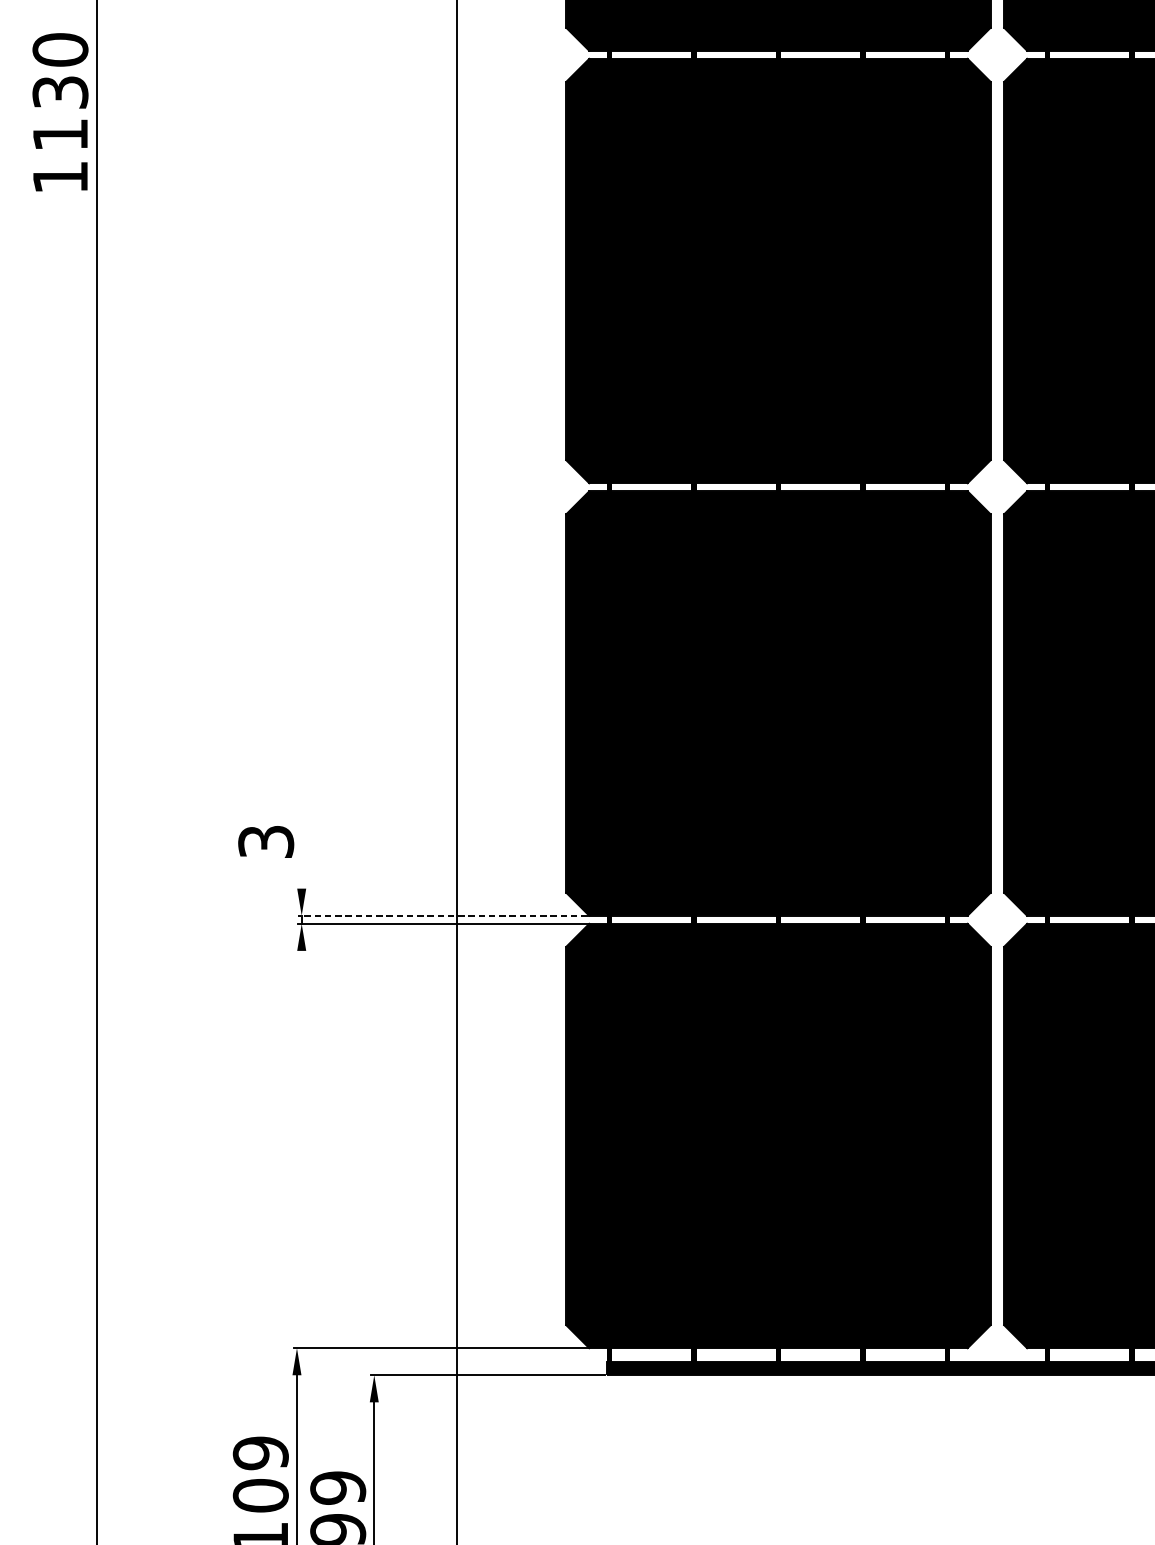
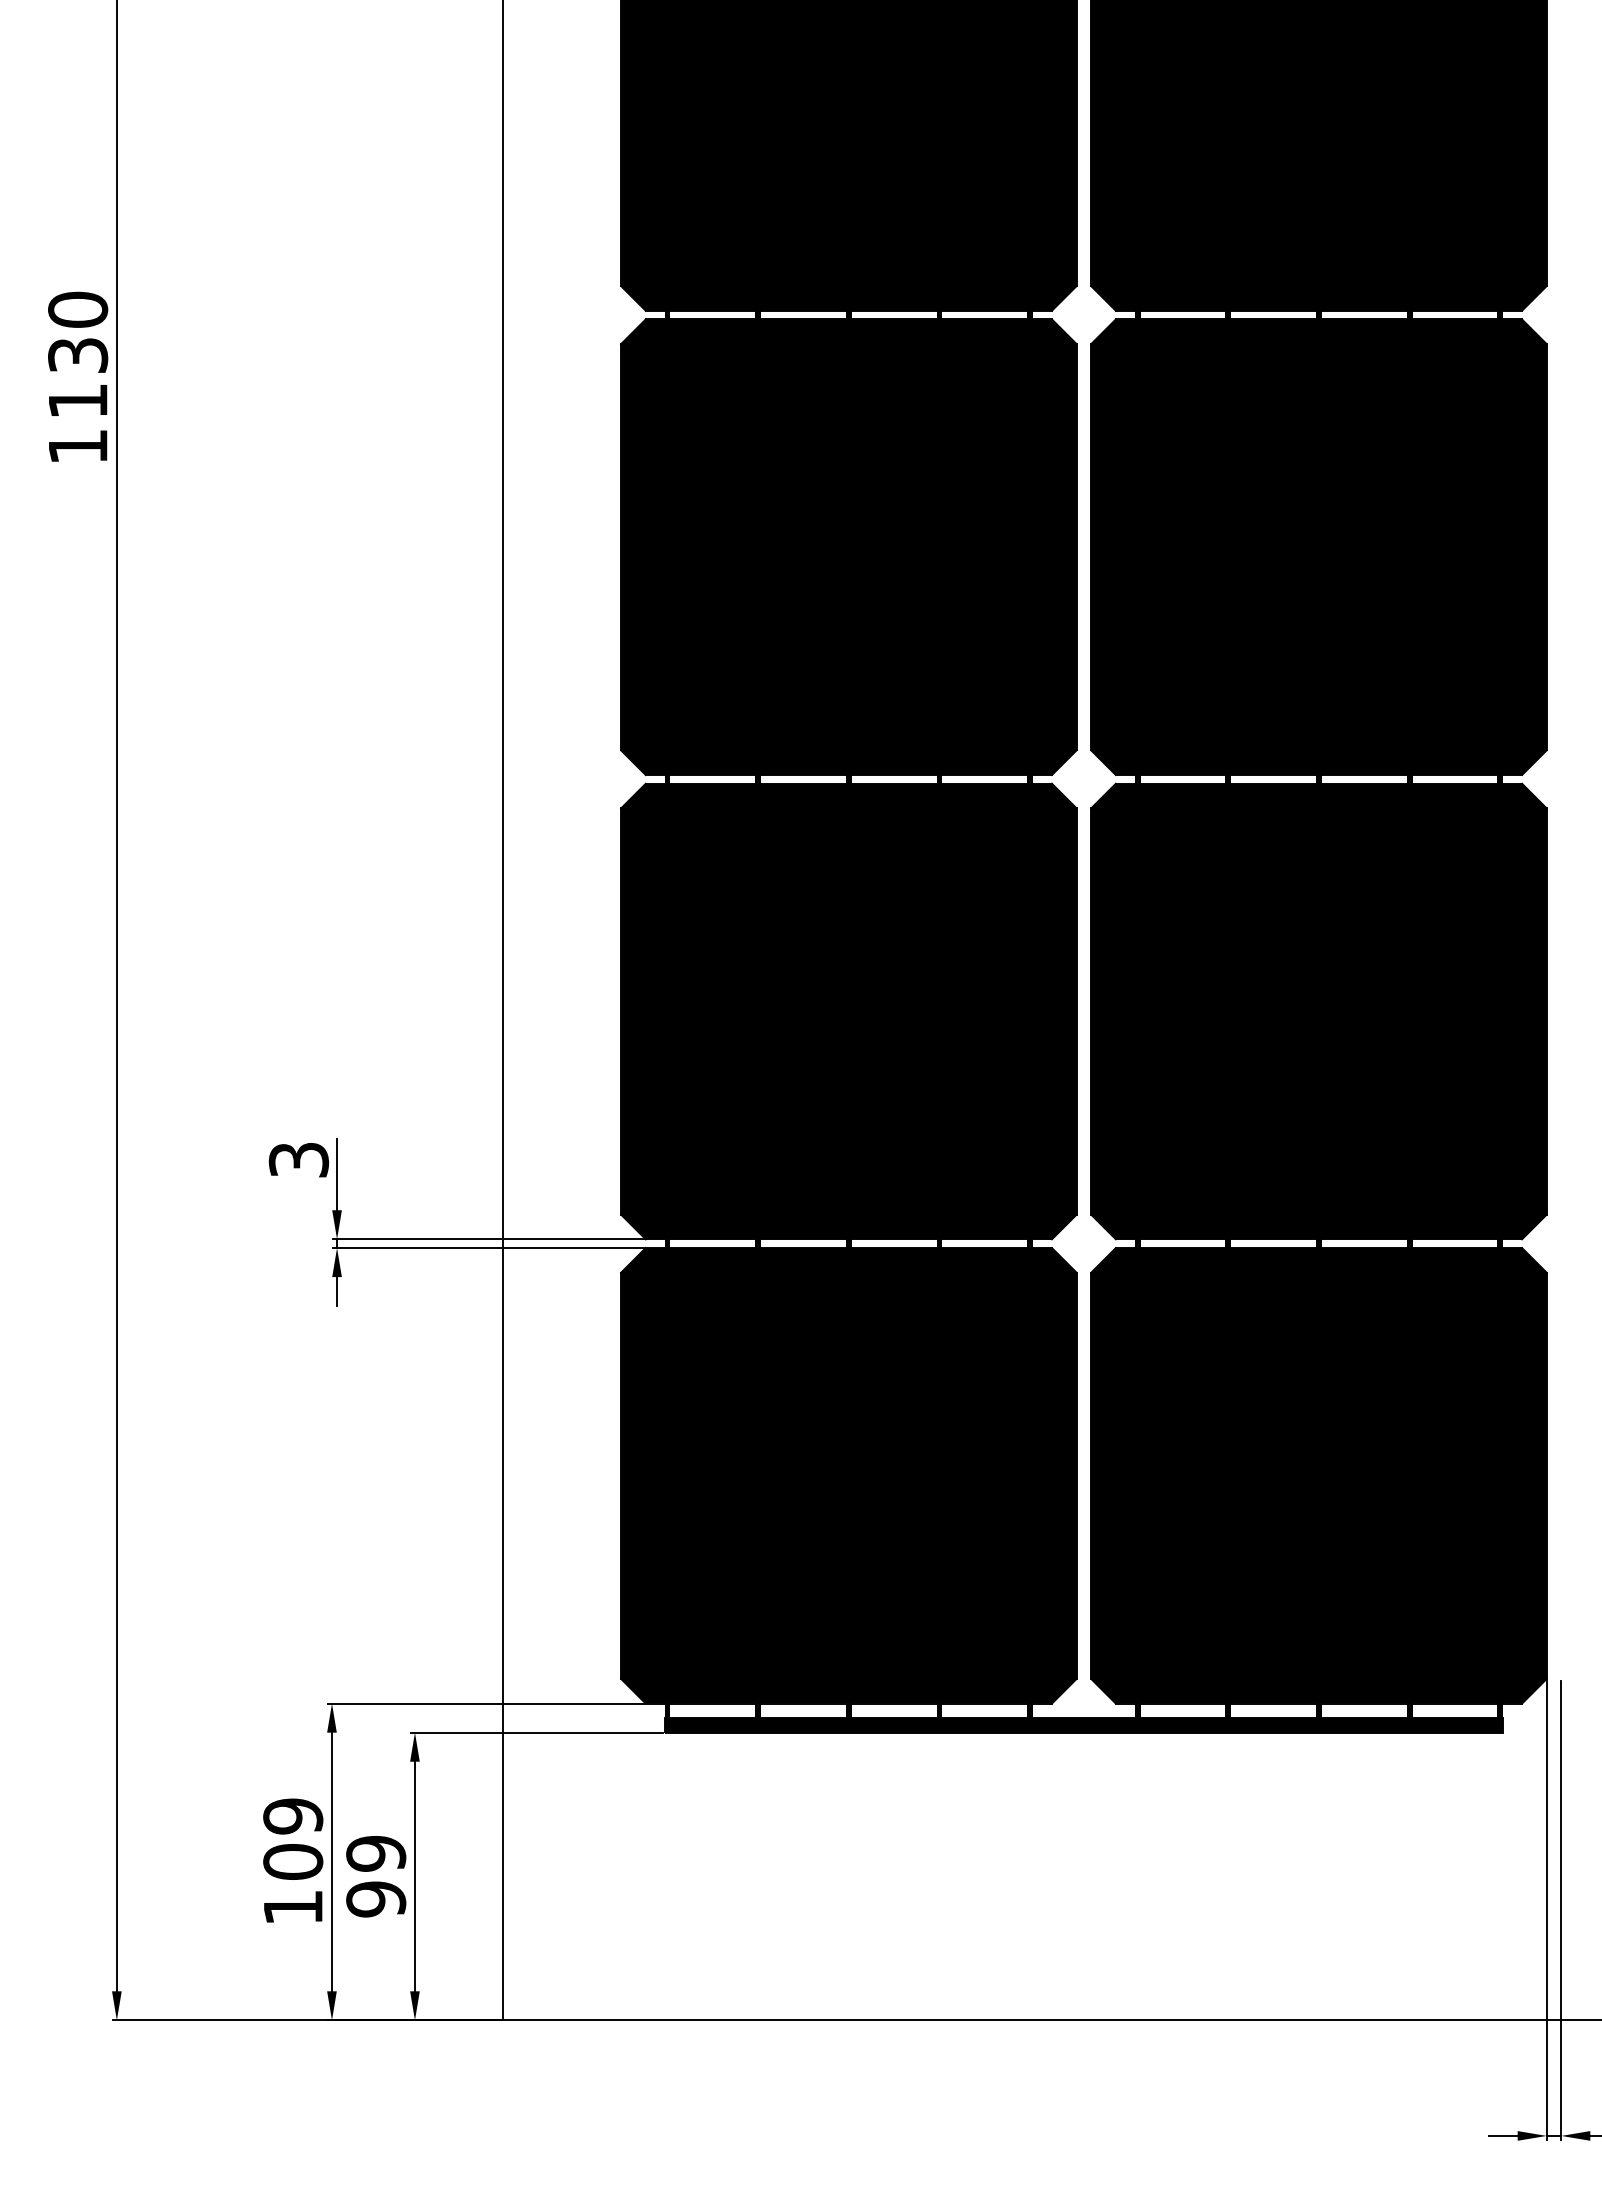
line: (302, 855) -> (337, 1174), added
line: (442, 915) -> (488, 1239), dashed -> solid
line: (302, 964) -> (337, 1291), added

